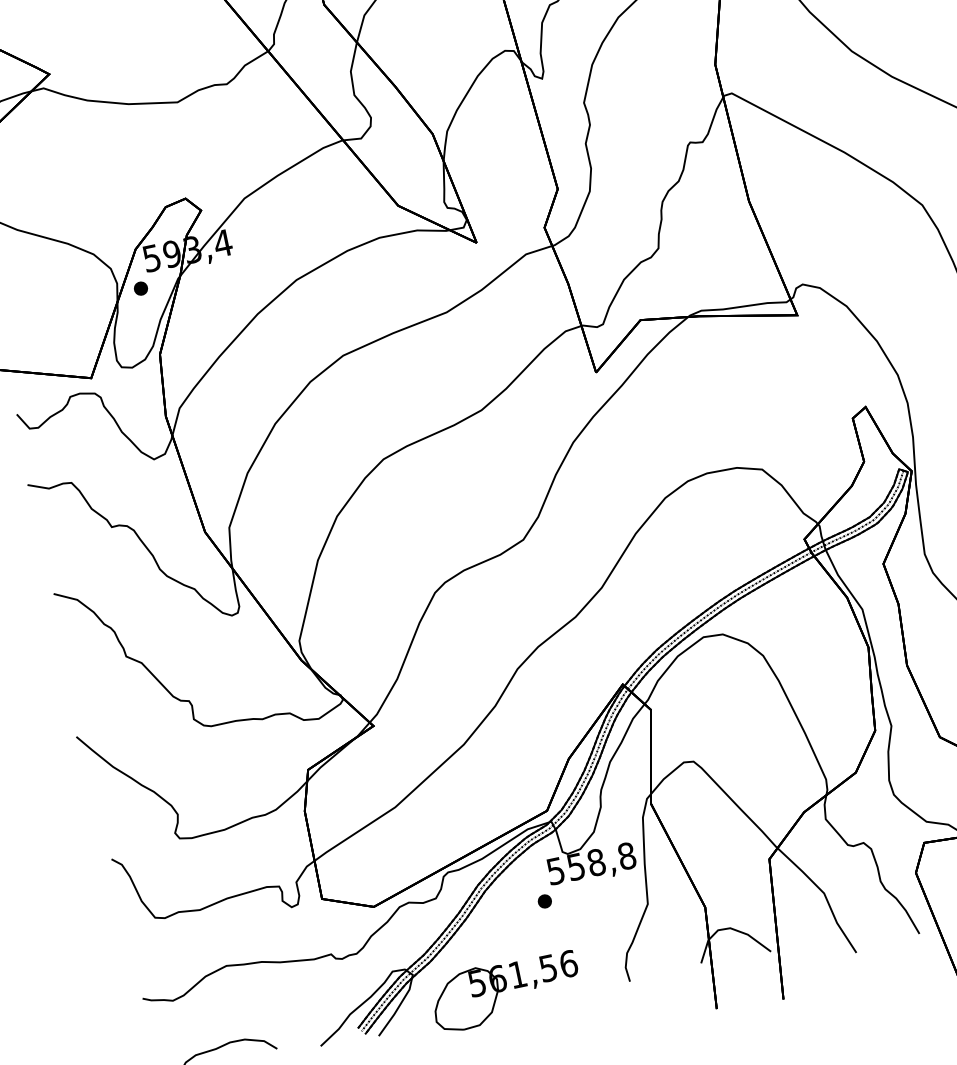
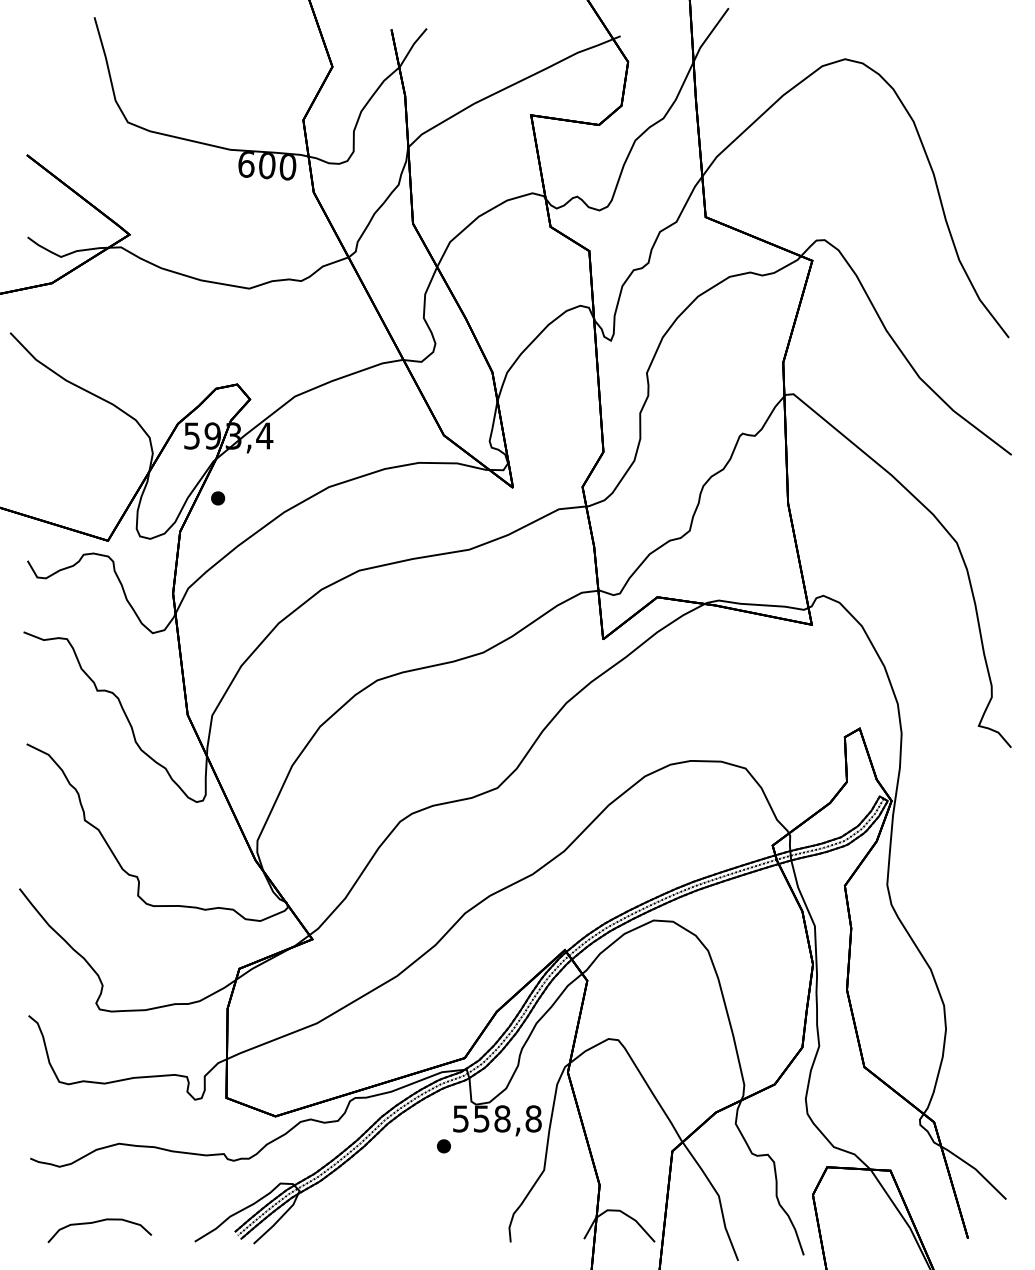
part: (141, 288) -> (218, 498), moved
part: (505, 990) -> (387, 1225), removed

